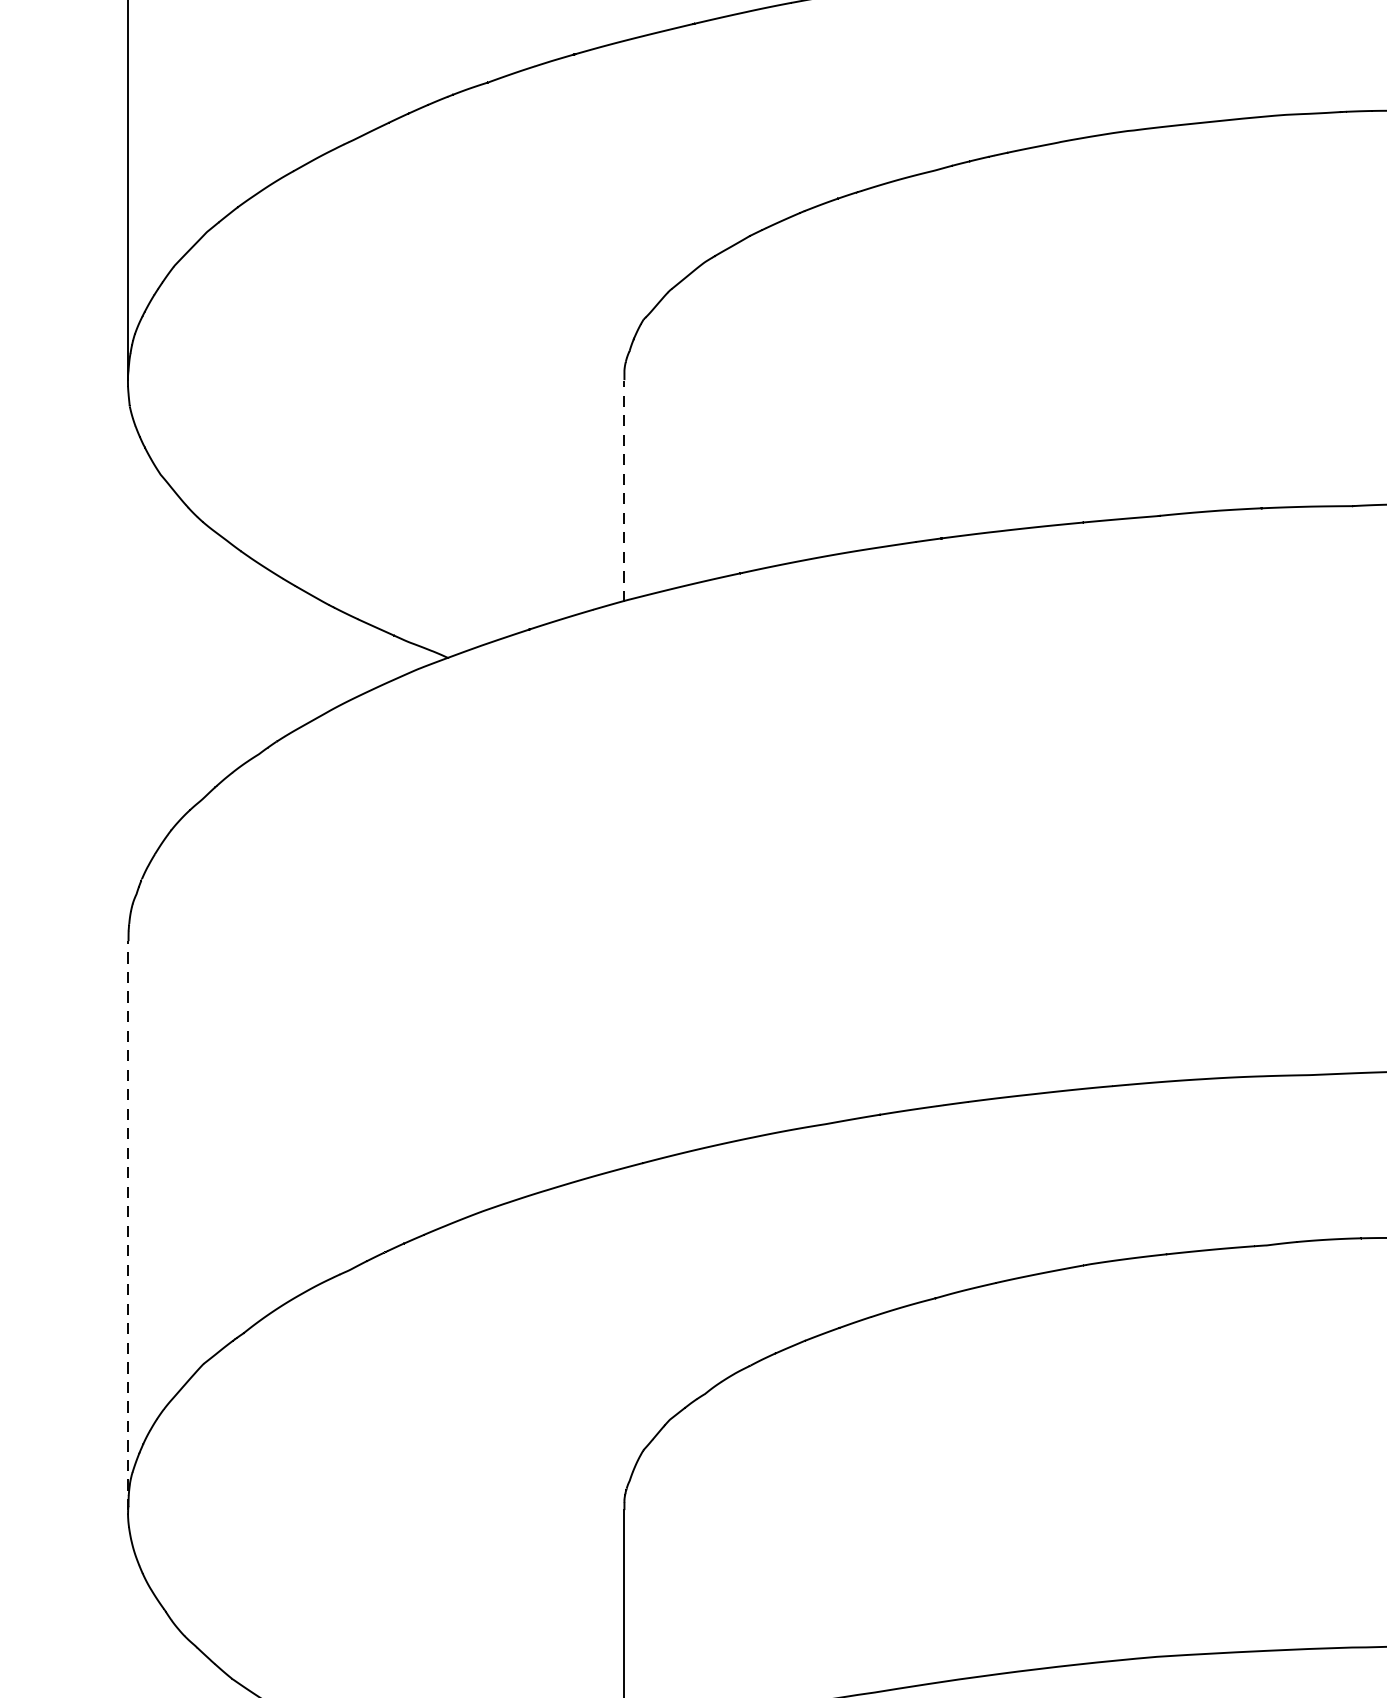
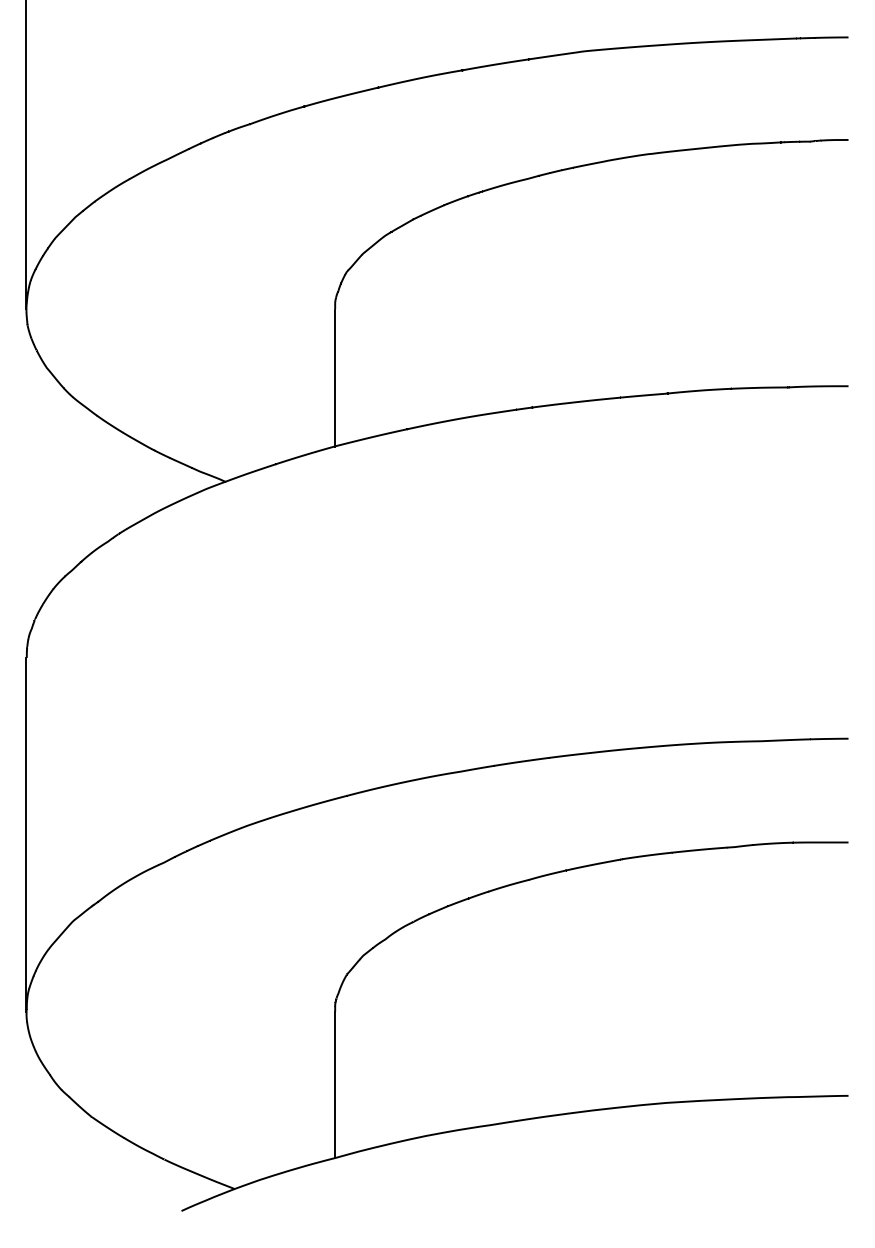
line: (623, 491) -> (334, 378), dashed -> solid
line: (128, 1225) -> (26, 834), dashed -> solid

